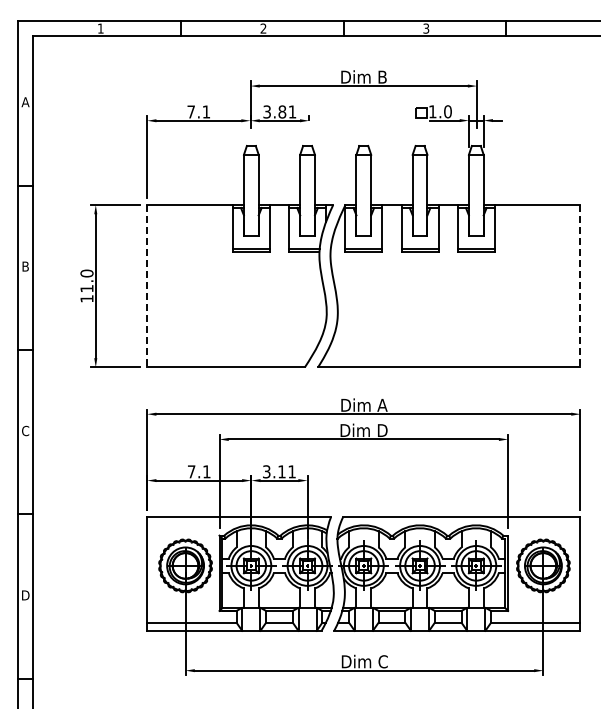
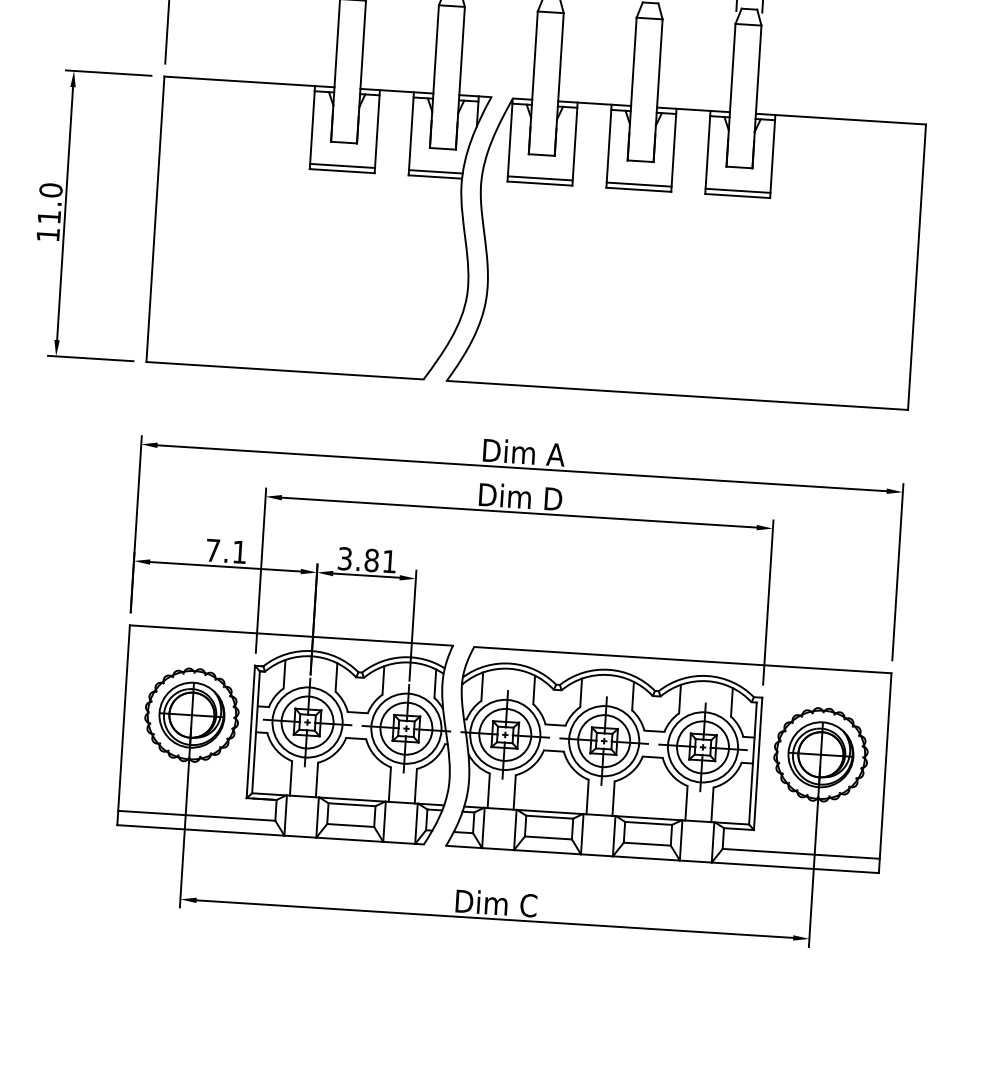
line: (147, 286) -> (155, 219), dashed -> solid
line: (580, 286) -> (917, 267), dashed -> solid
text: (281, 471) -> (371, 559), 3.11 -> 3.81

